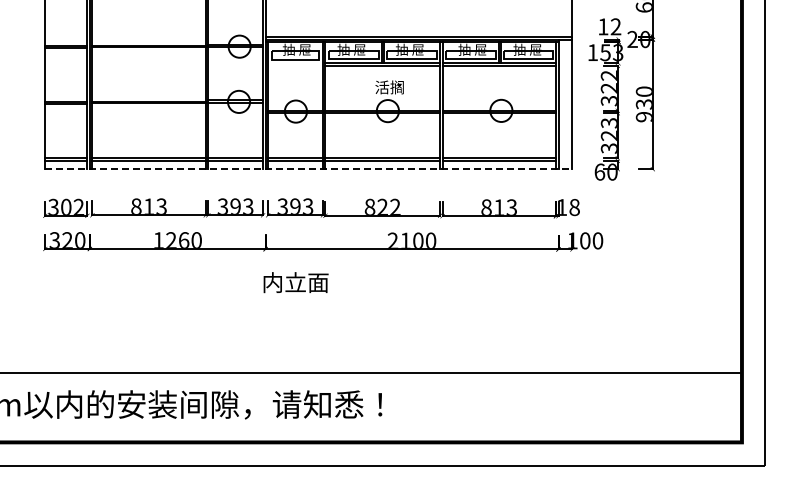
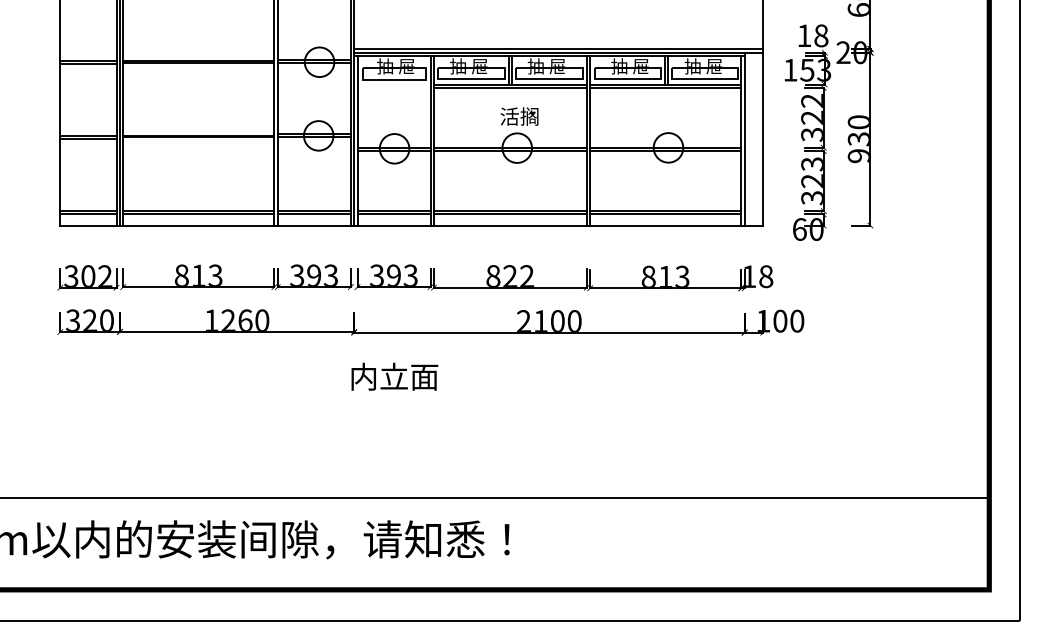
text: (615, 26) -> (820, 35), 12 -> 18
line: (308, 169) -> (411, 226), dashed -> solid

